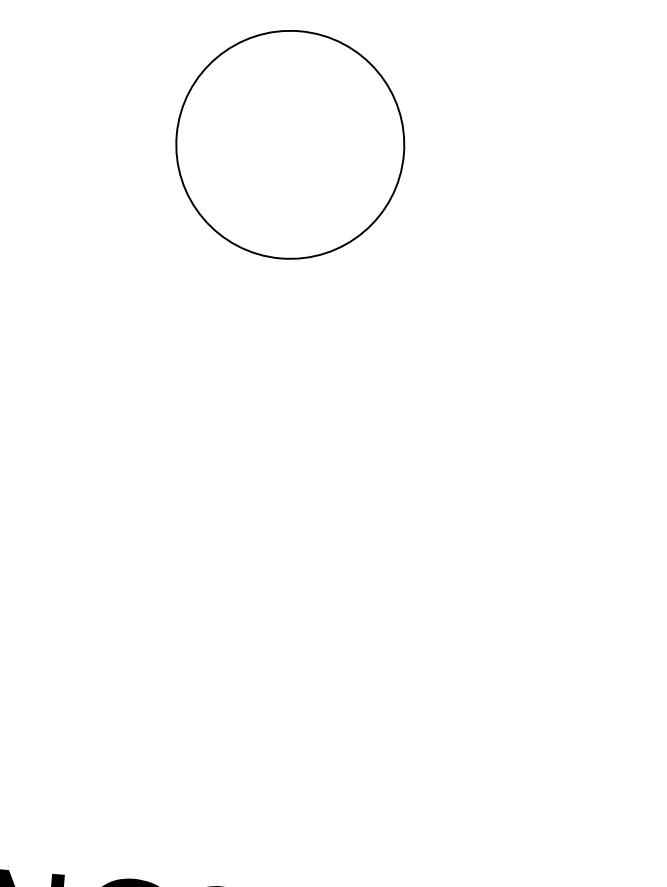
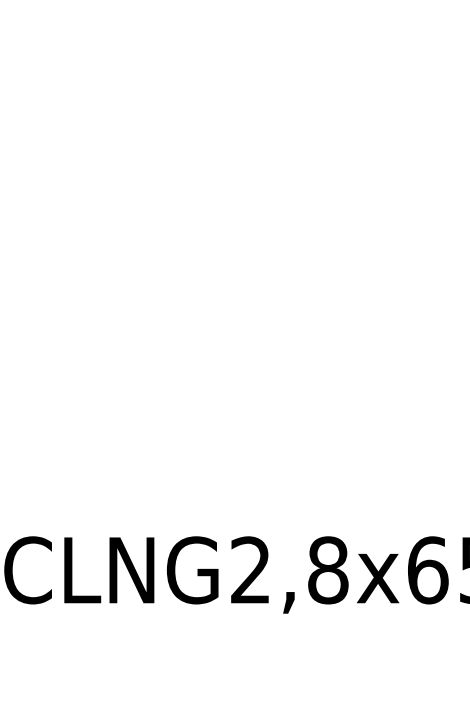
part: (290, 145) -> (252, 85), removed

